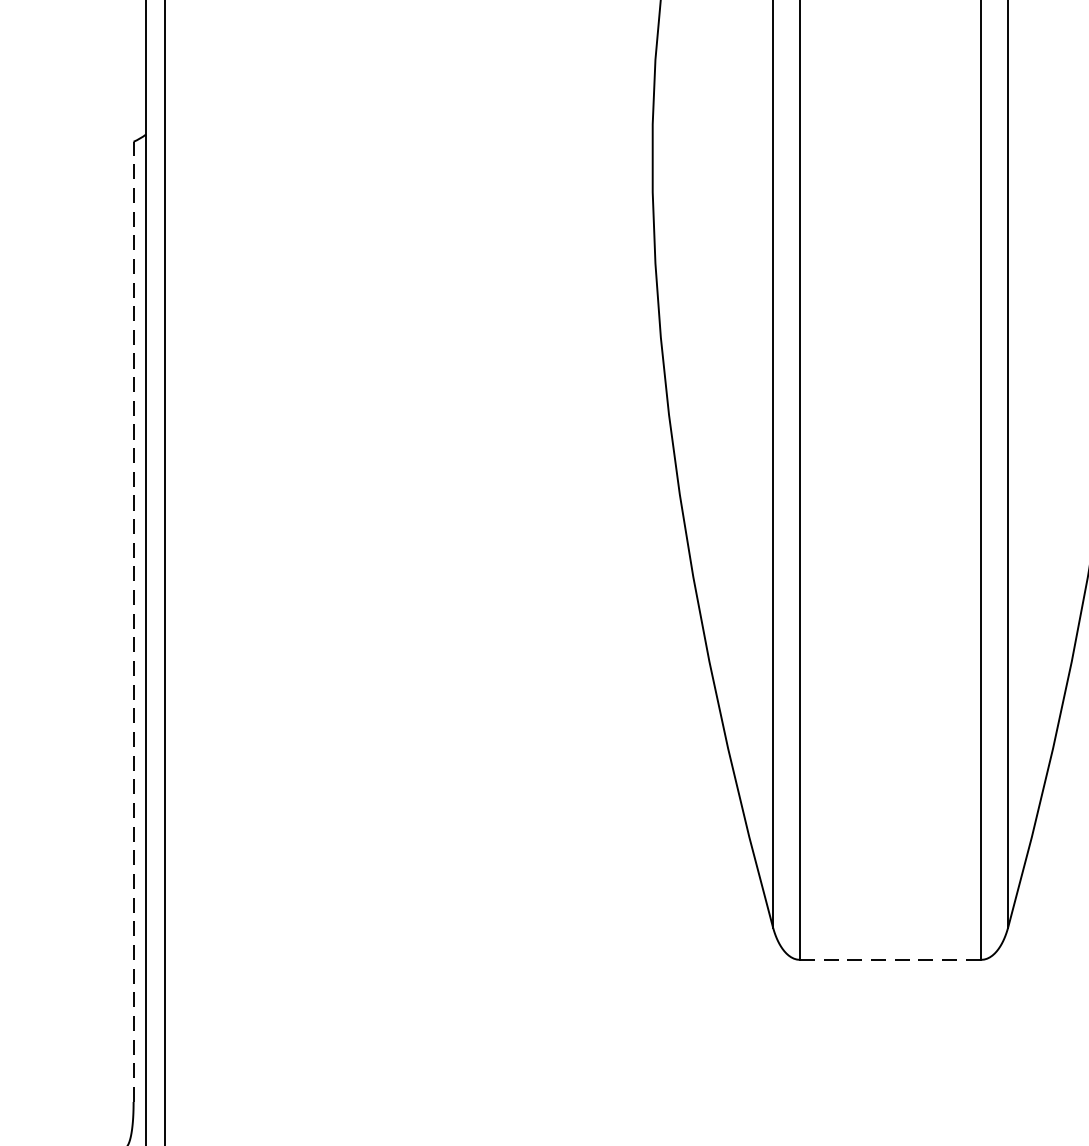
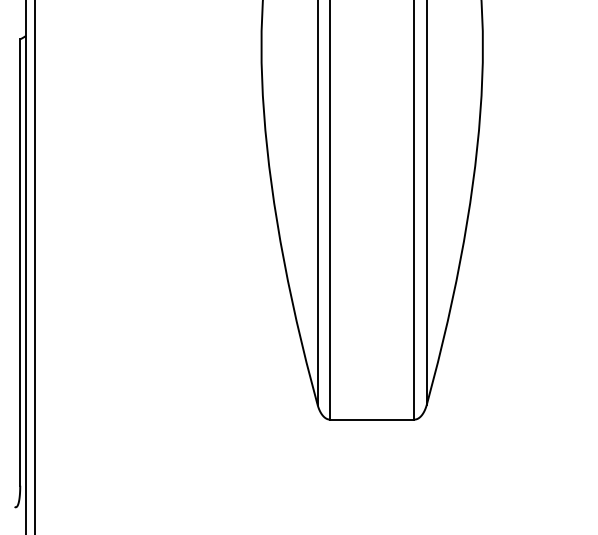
line: (134, 619) -> (20, 261), dashed -> solid
line: (891, 959) -> (372, 419), dashed -> solid

